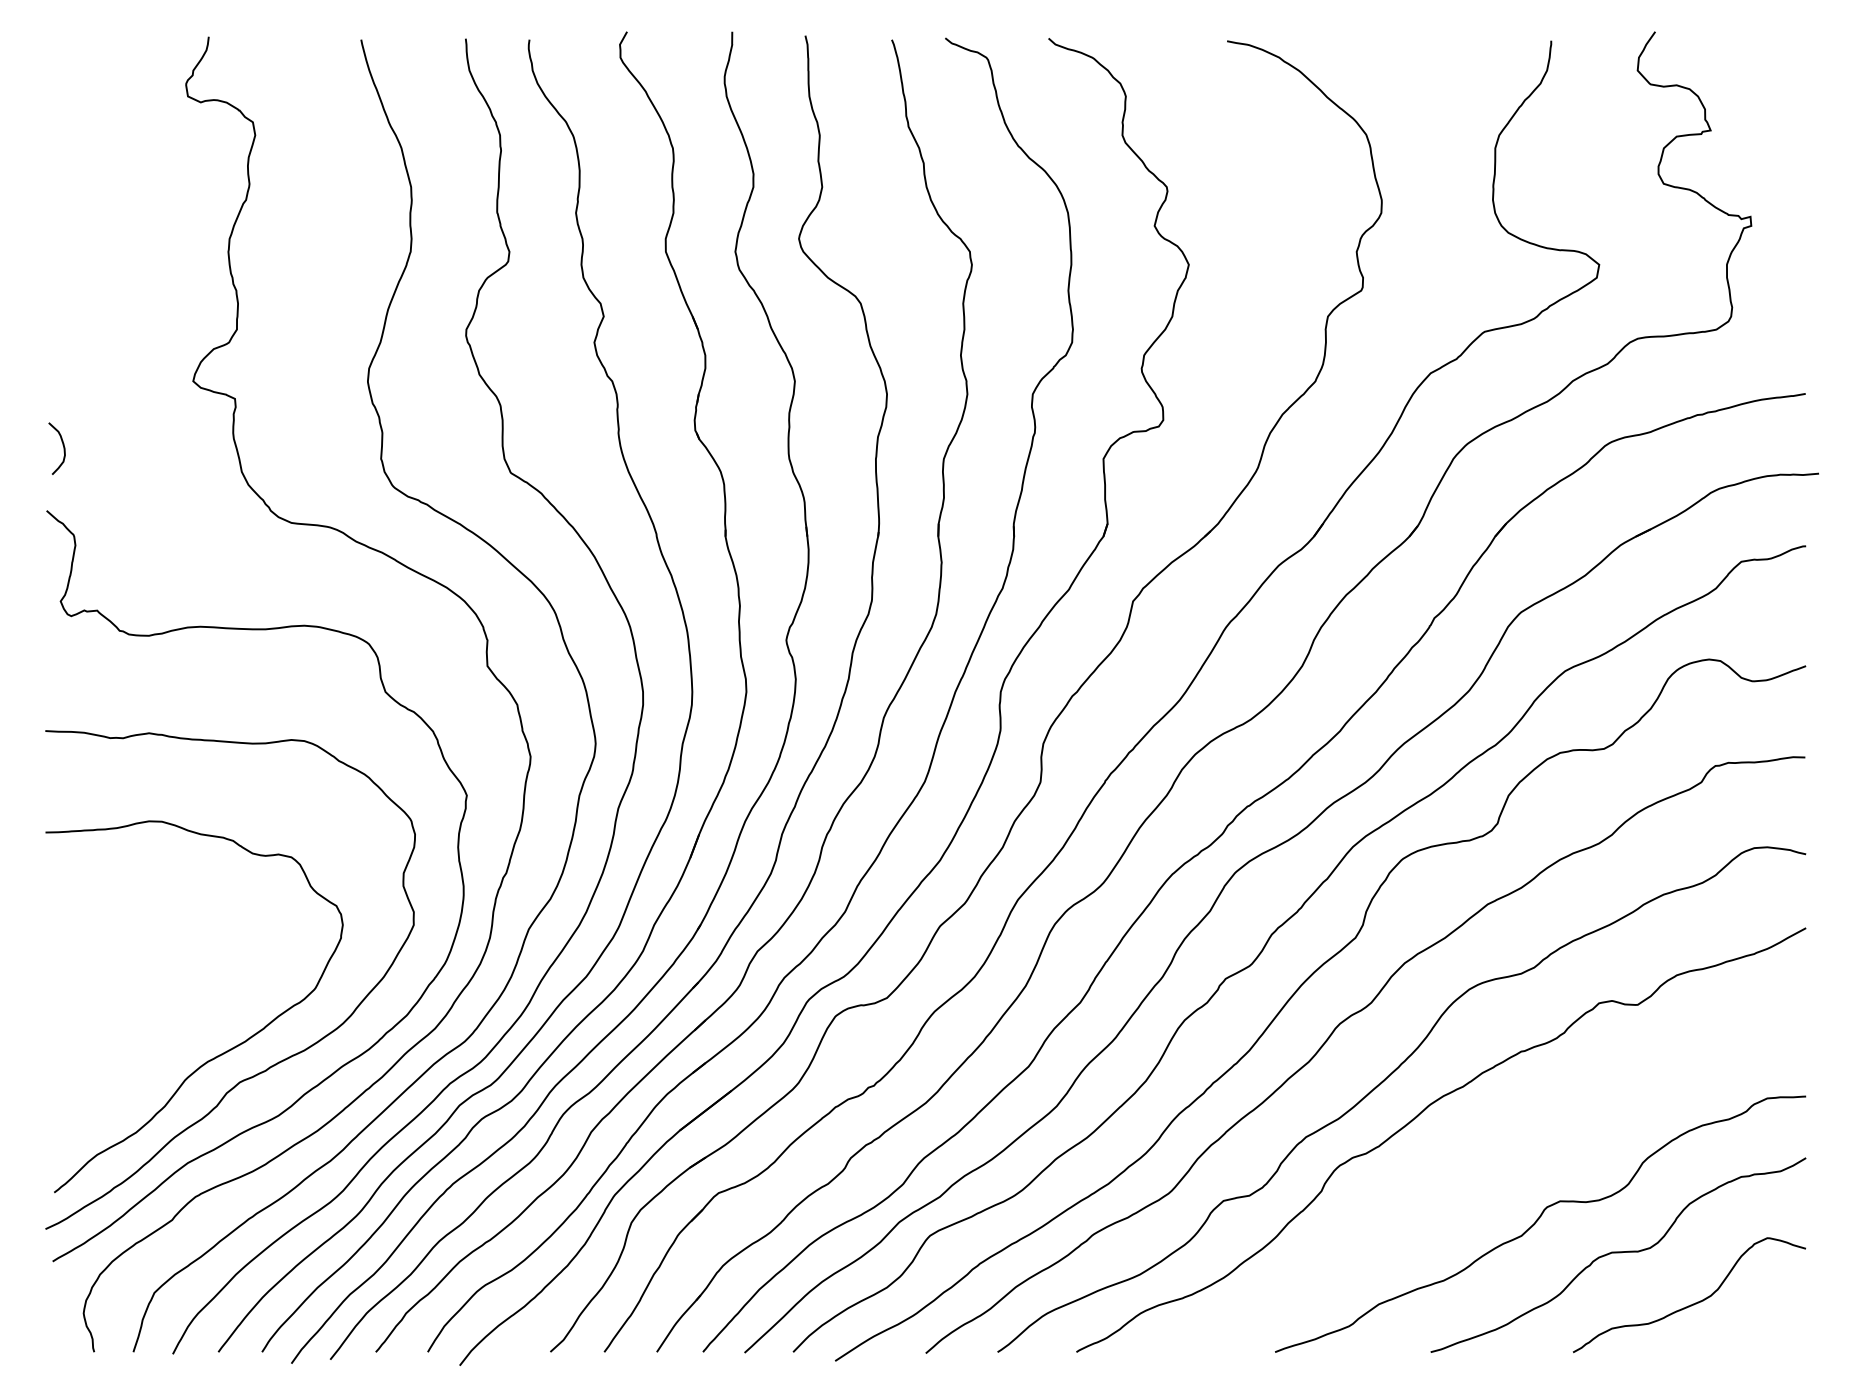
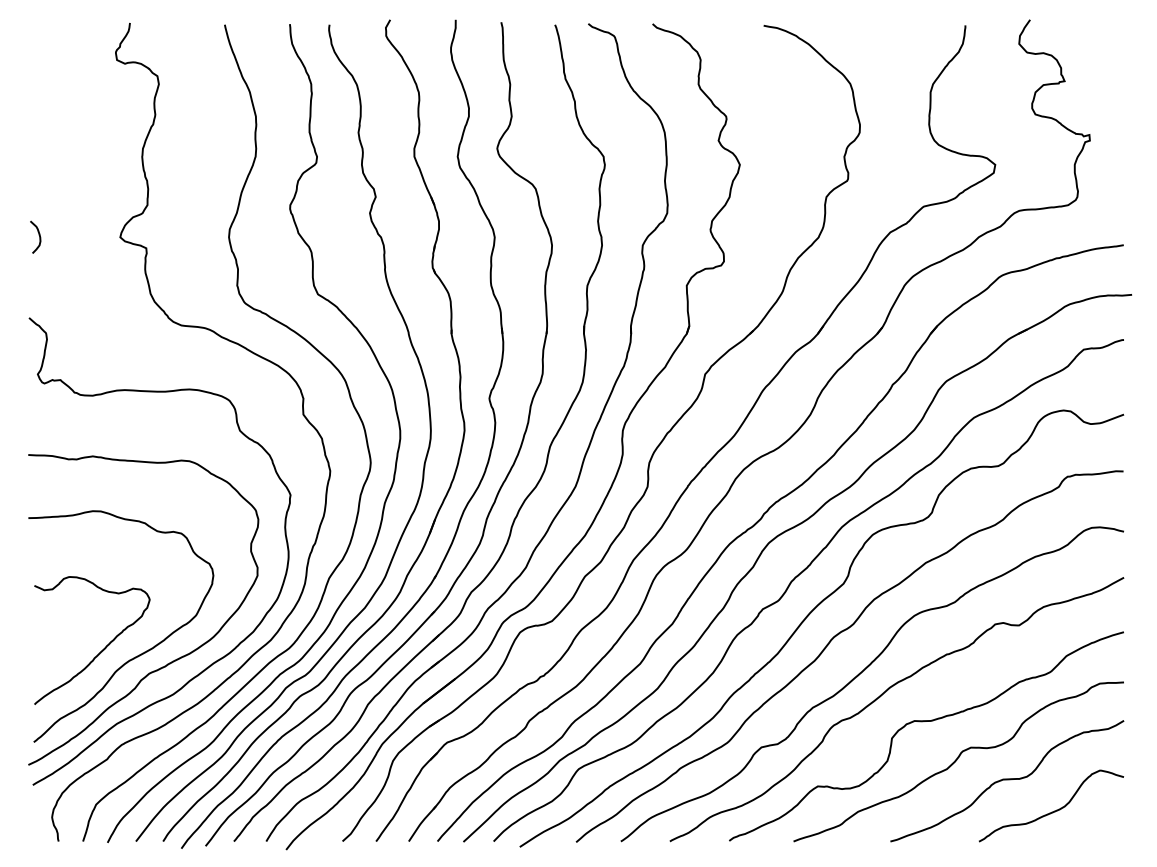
curve: (61, 445) -> (38, 235), moved
curve: (164, 1043) -> (102, 649), added
curve: (1483, 1160) -> (923, 722), added

